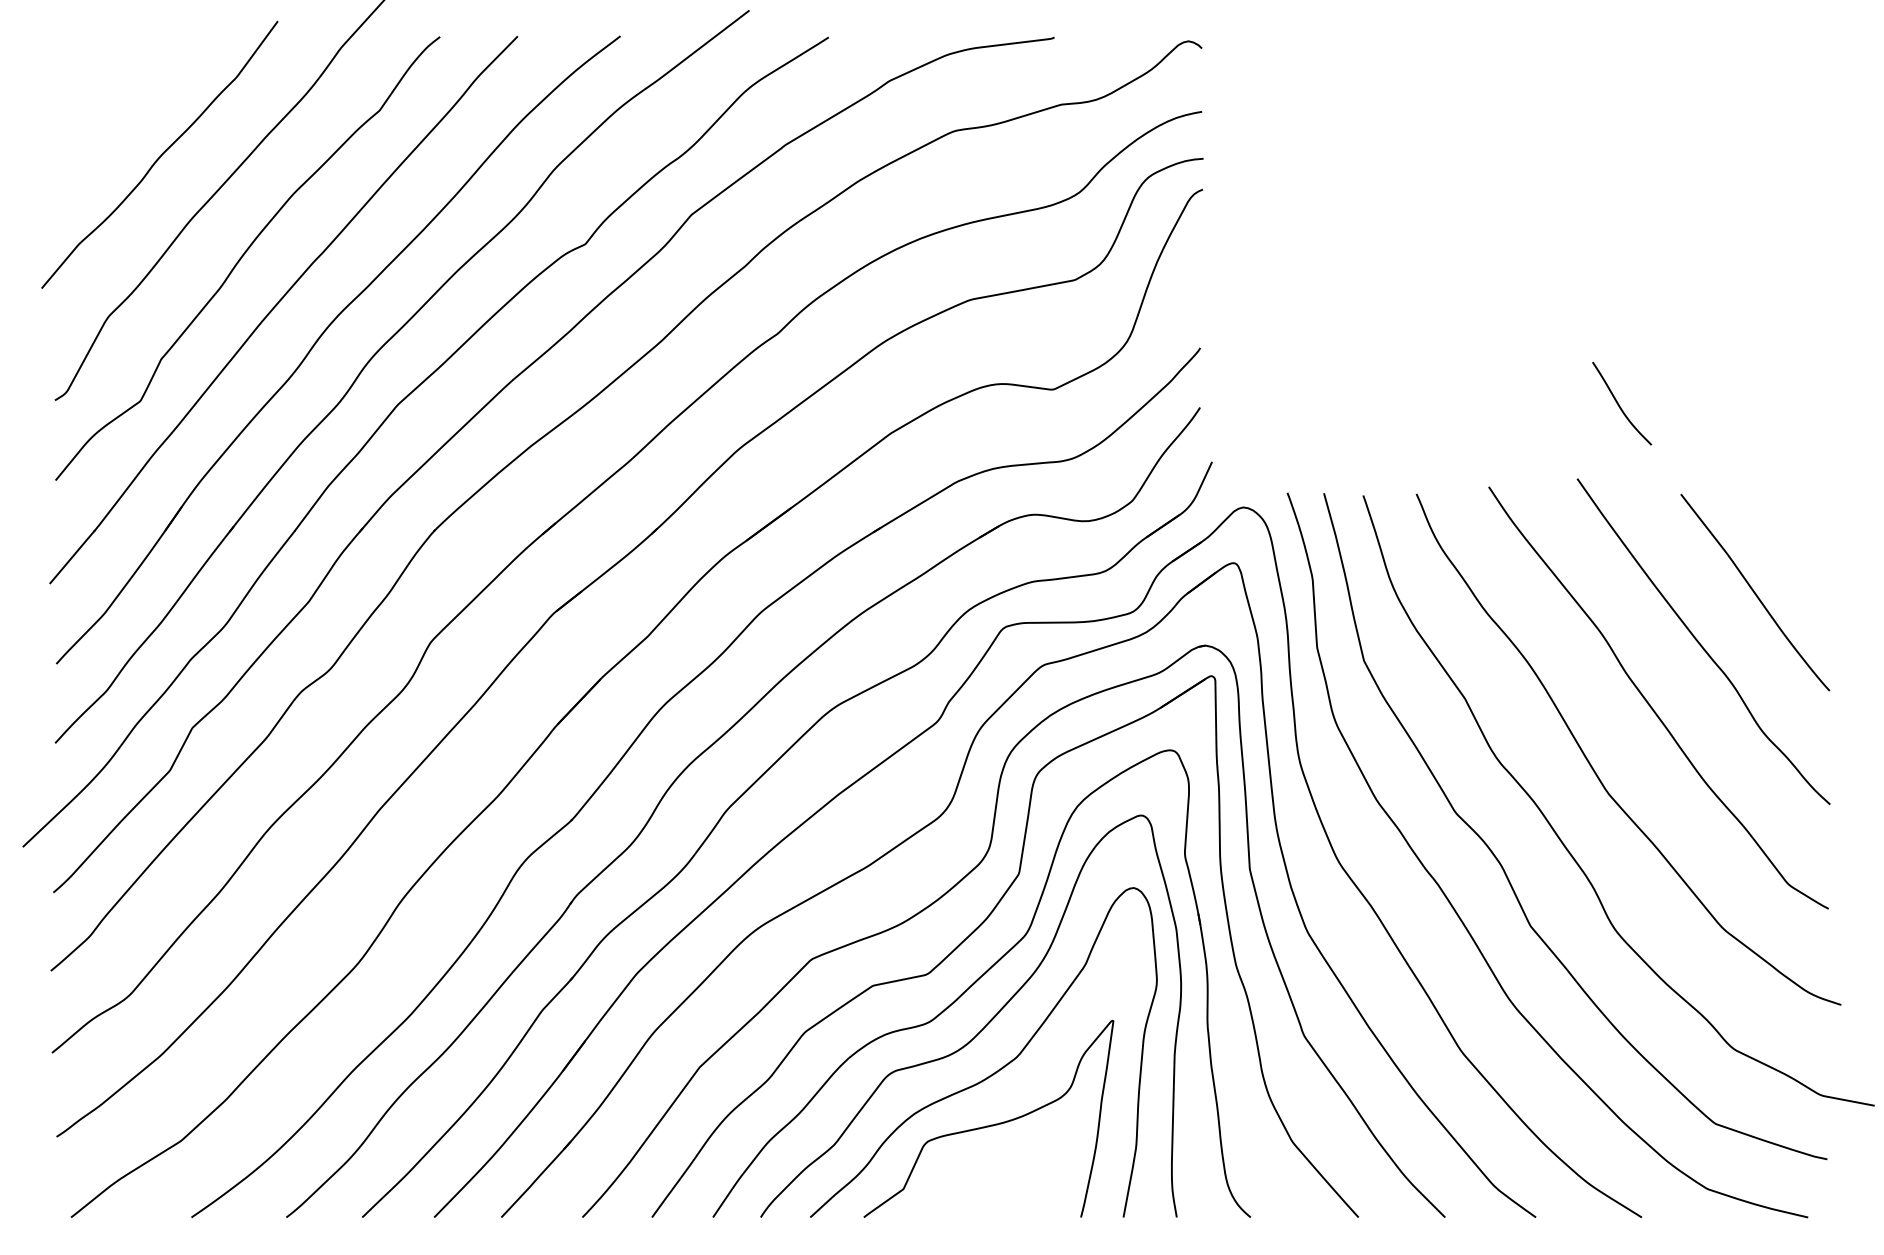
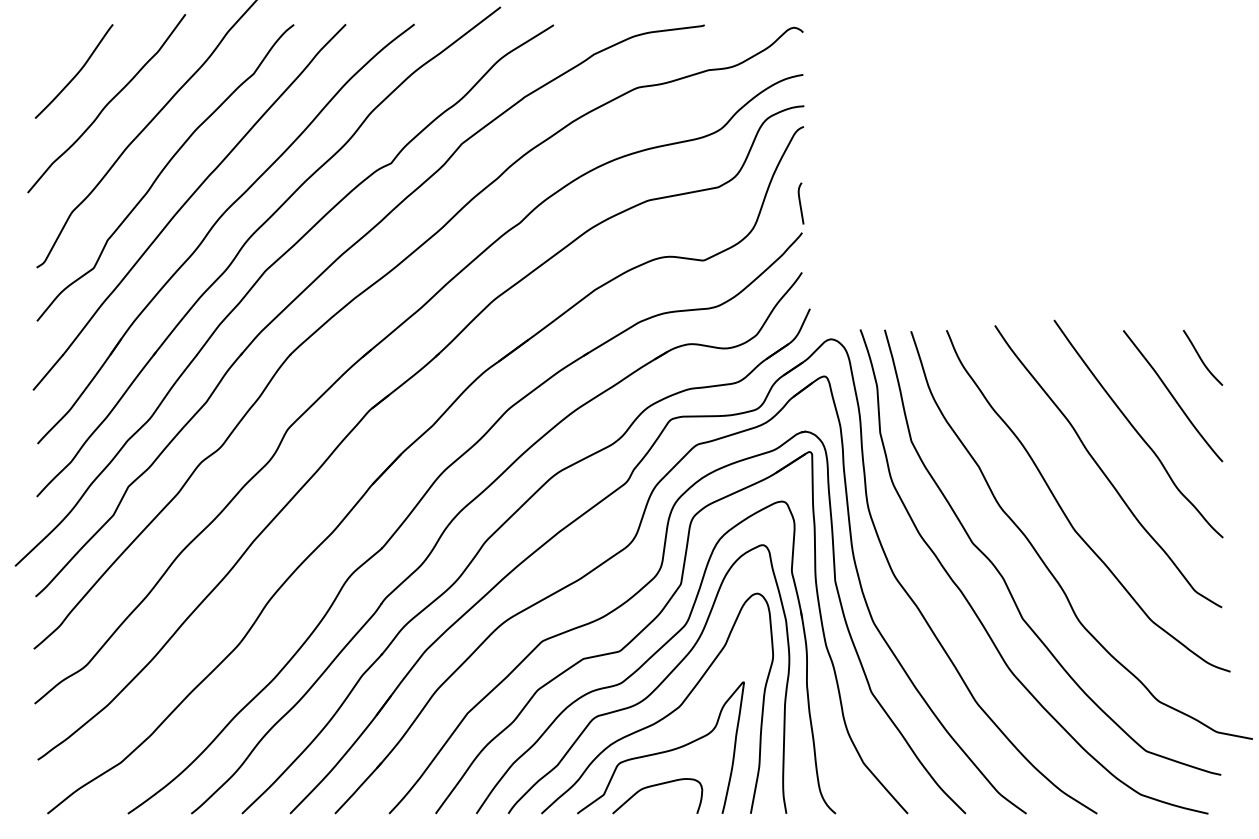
curve: (114, 109) -> (76, 73), added
curve: (1197, 304) -> (800, 203), added
curve: (1619, 404) -> (1201, 358), moved
curve: (980, 1176) -> (655, 786), added

